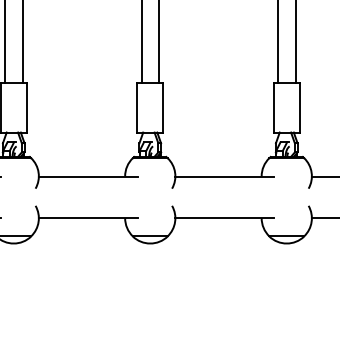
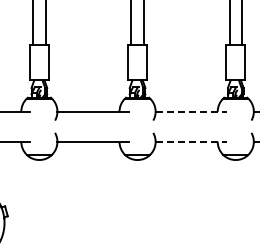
line: (225, 176) -> (191, 111), solid -> dashed
line: (225, 217) -> (191, 141), solid -> dashed

